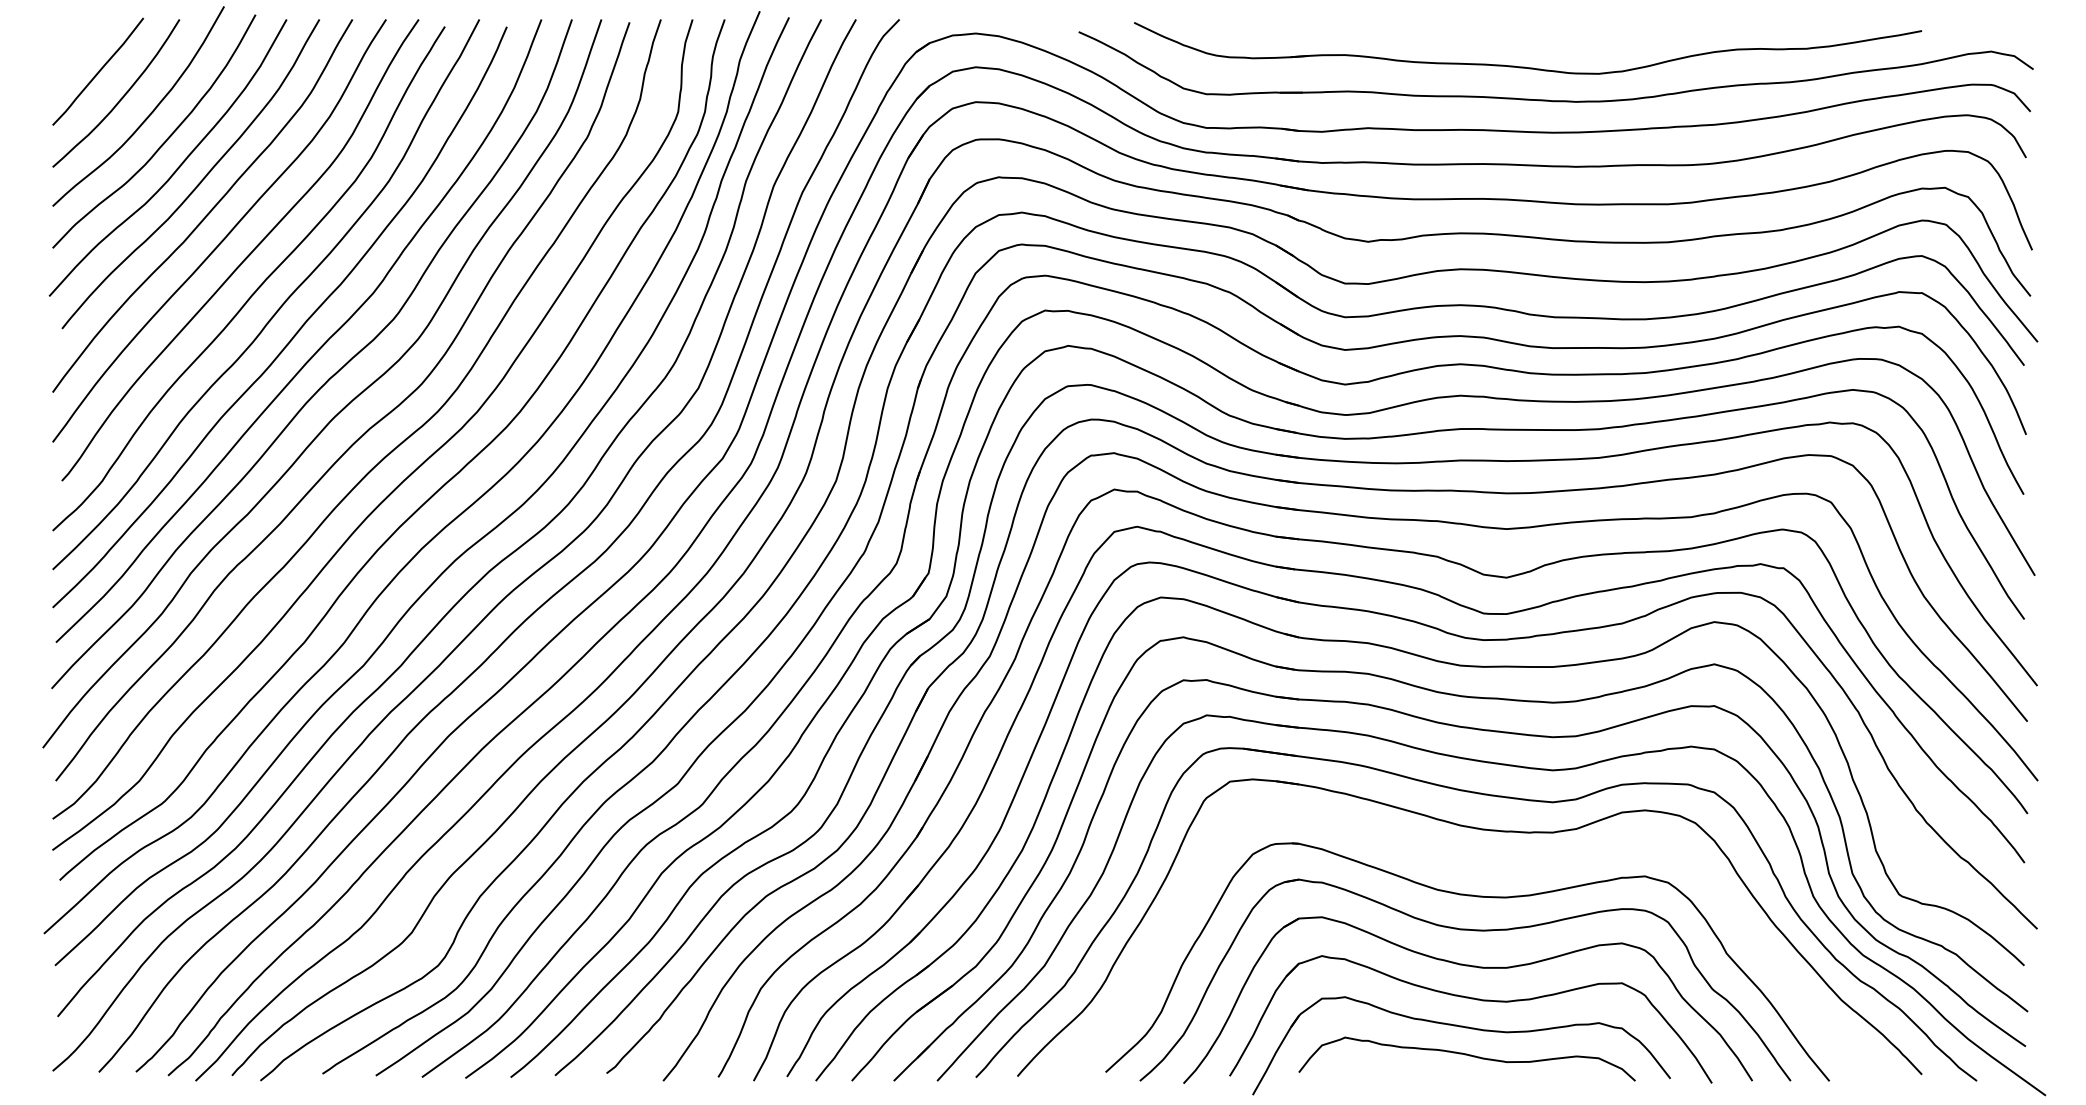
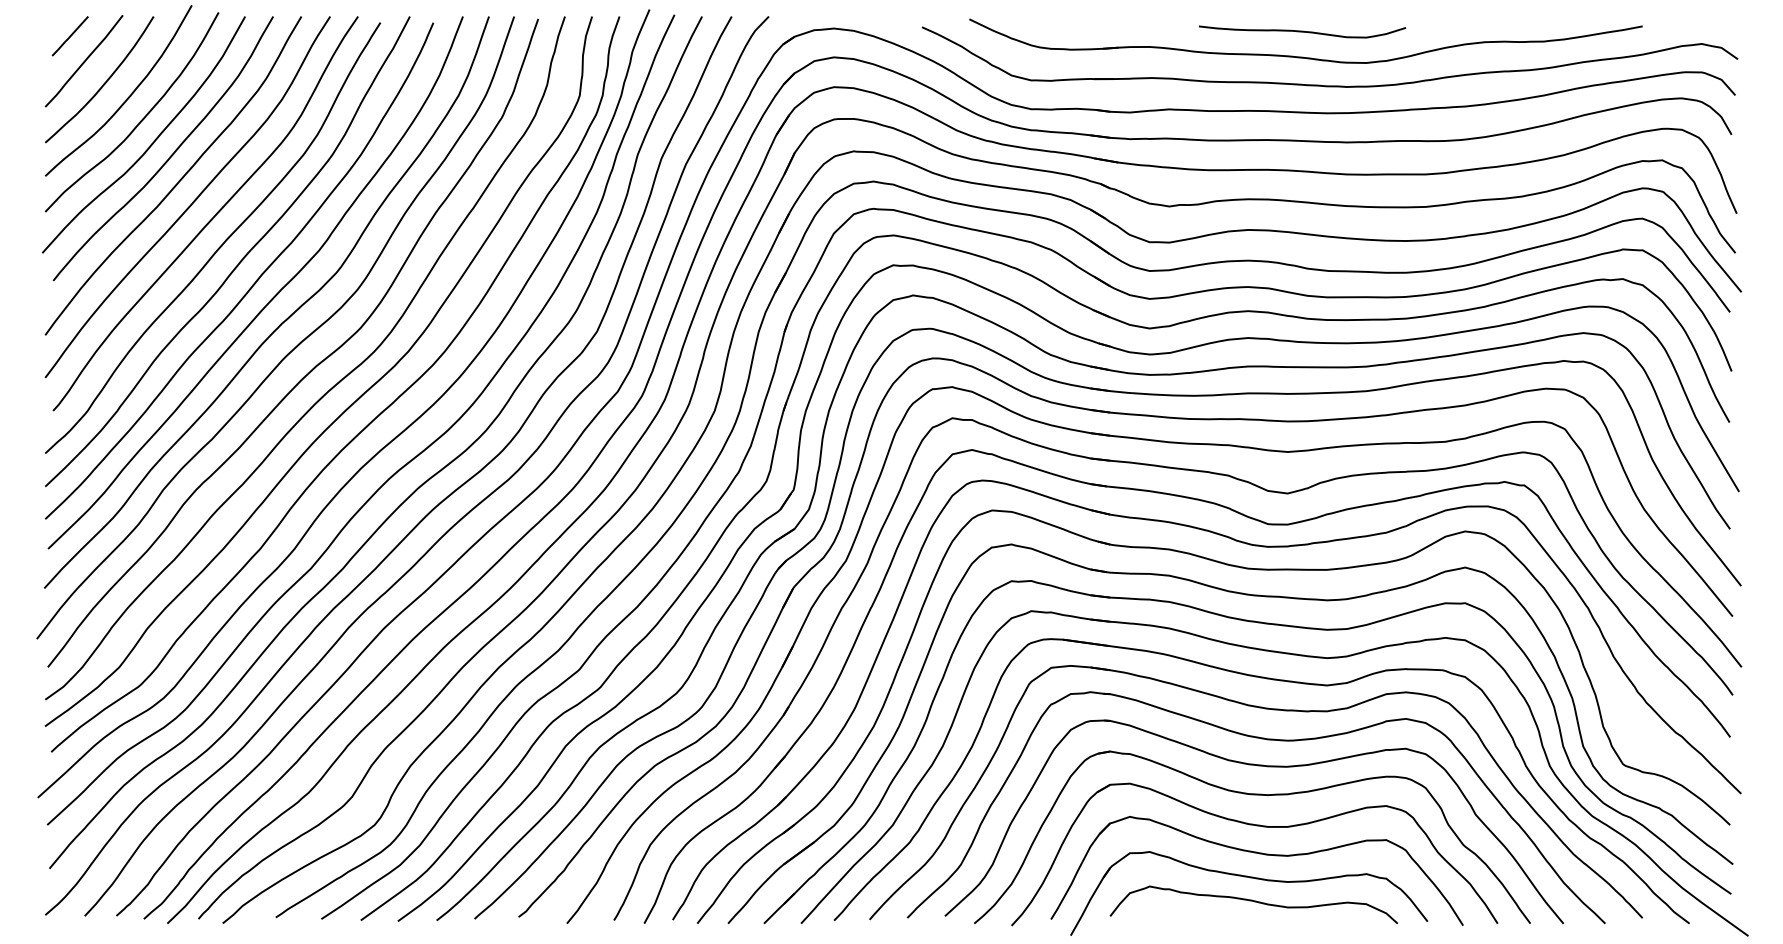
curve: (1523, 37) -> (1302, 31), added
line: (81, 42) -> (69, 36), added
part: (1482, 866) -> (1267, 740), added

